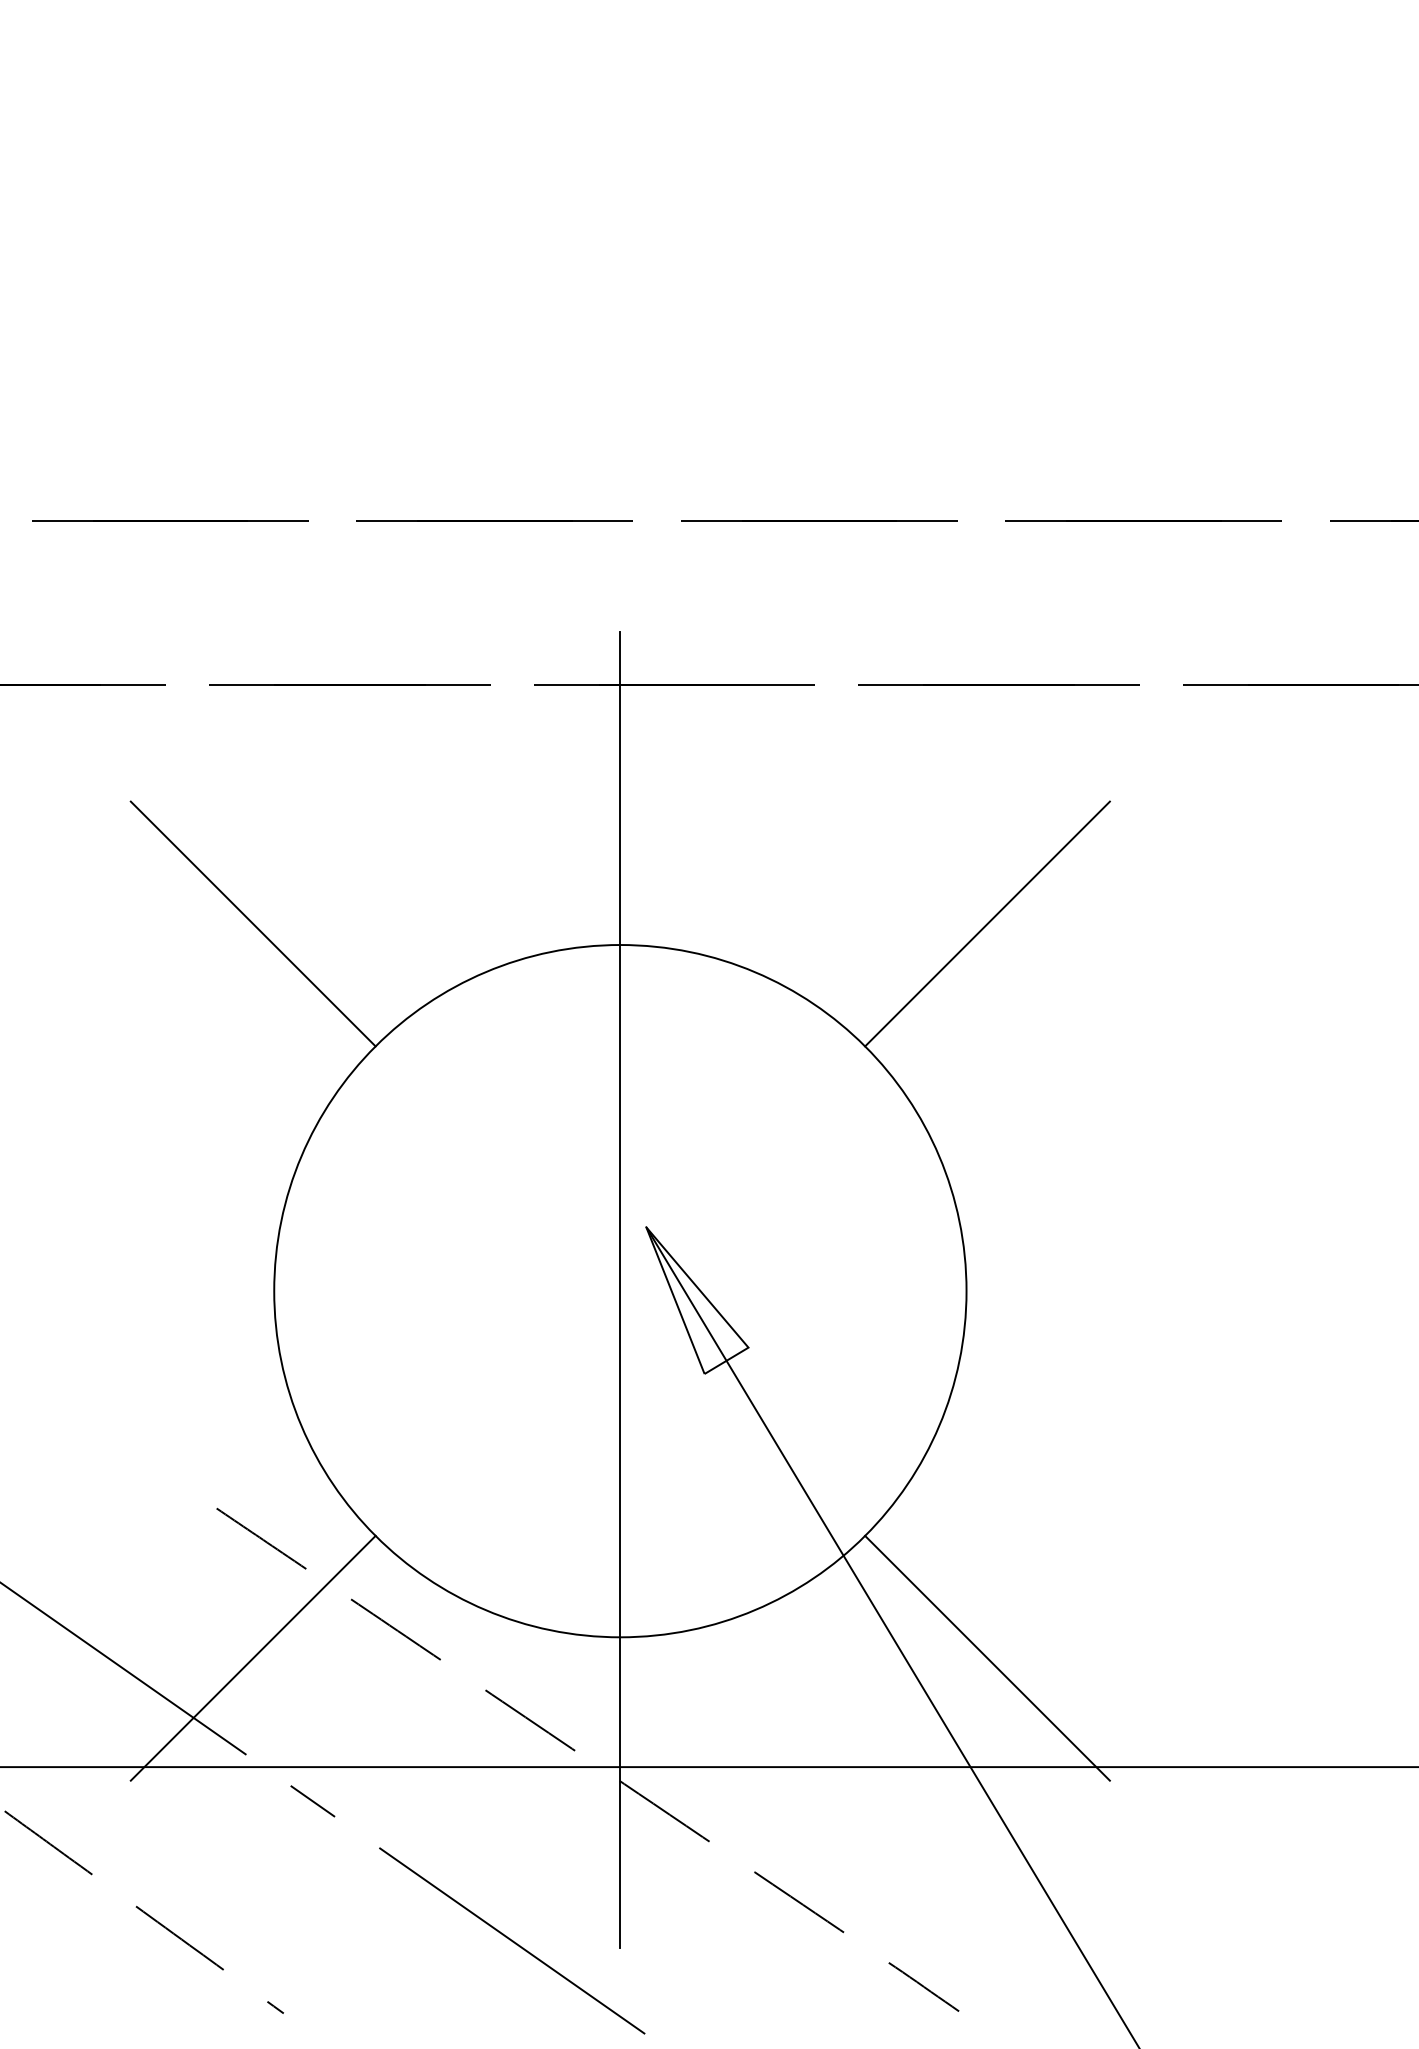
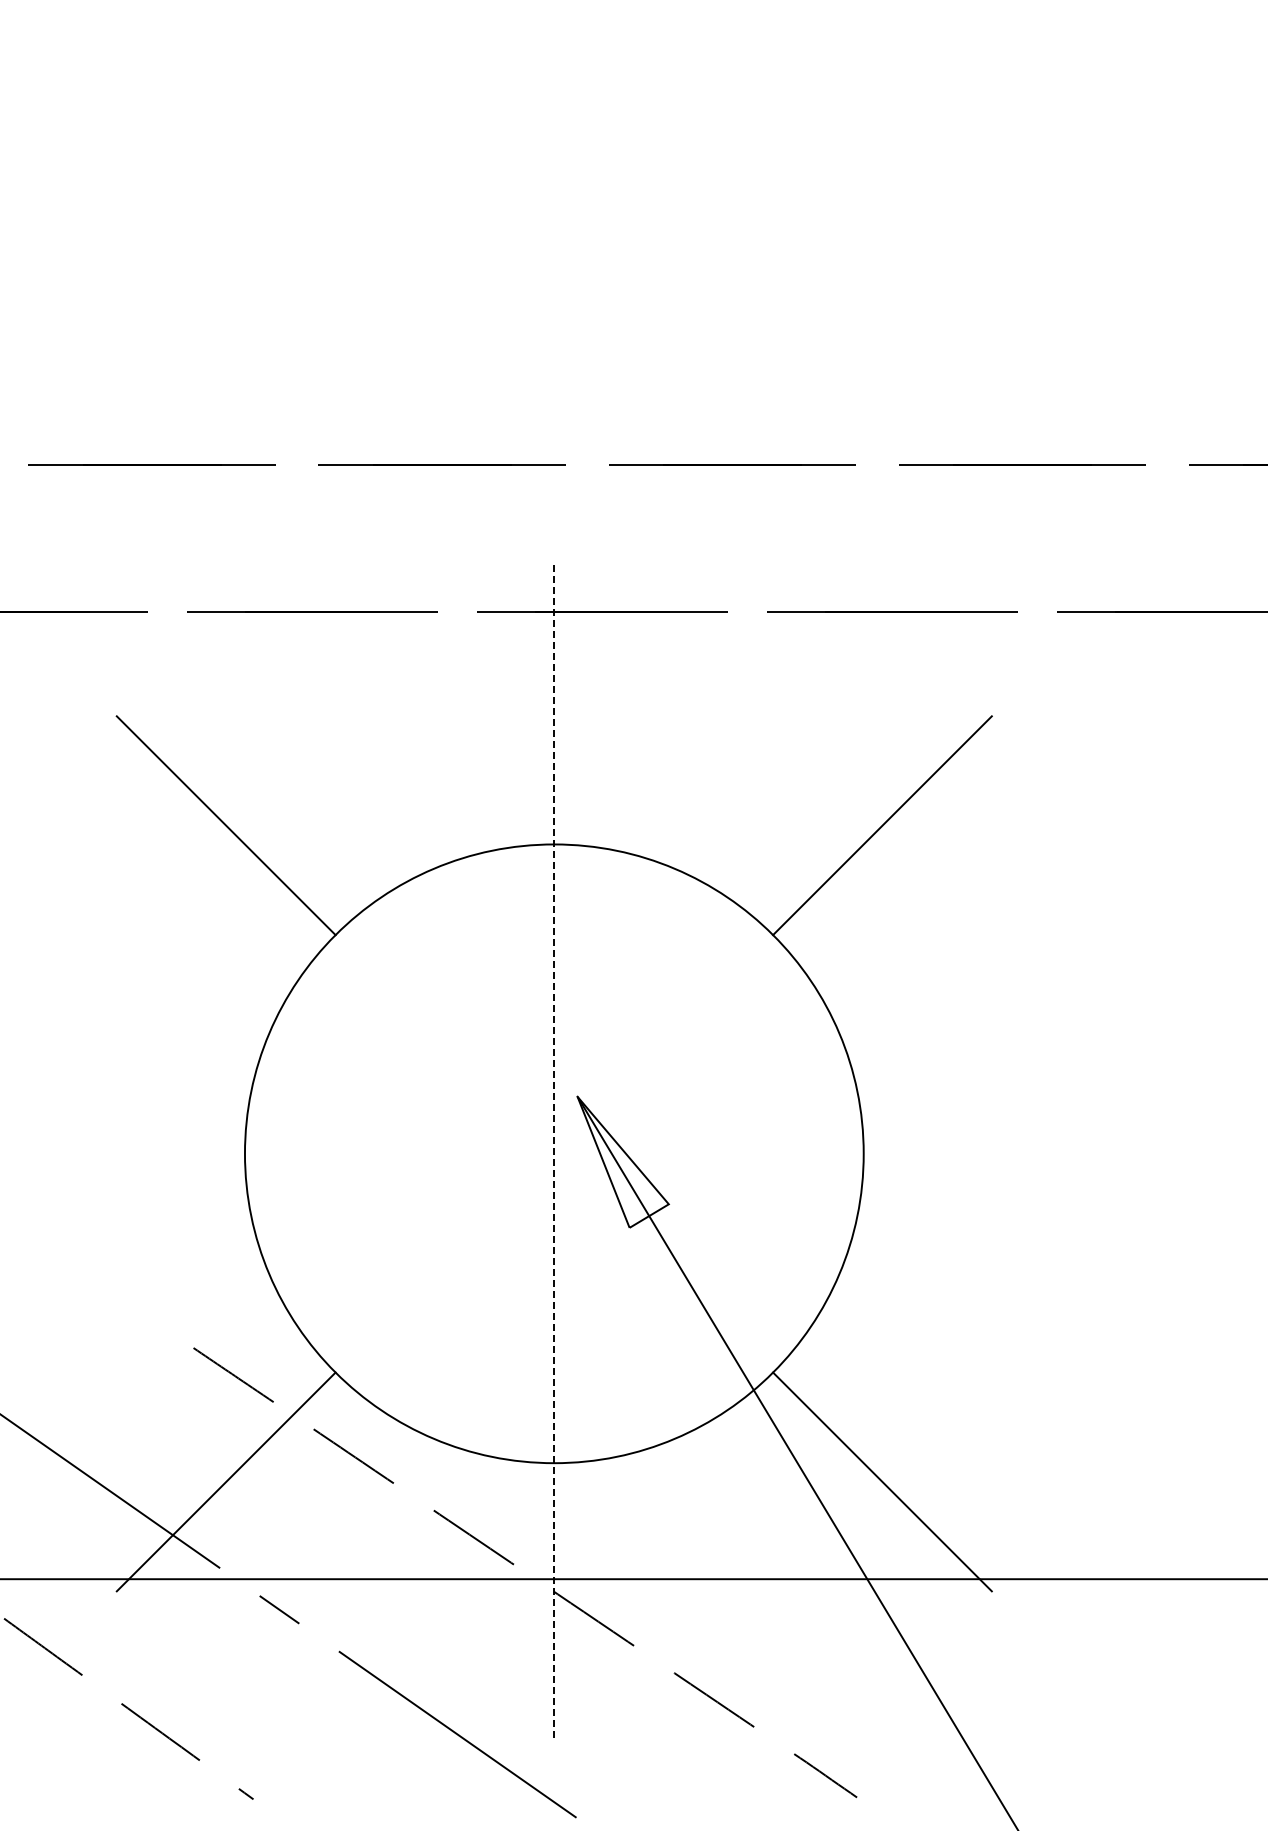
line: (620, 1290) -> (554, 1153), solid -> dashed

